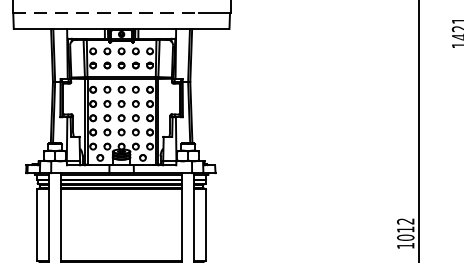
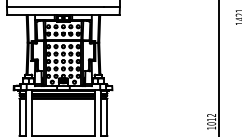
line: (106, 12) -> (55, 6), dashed -> solid

